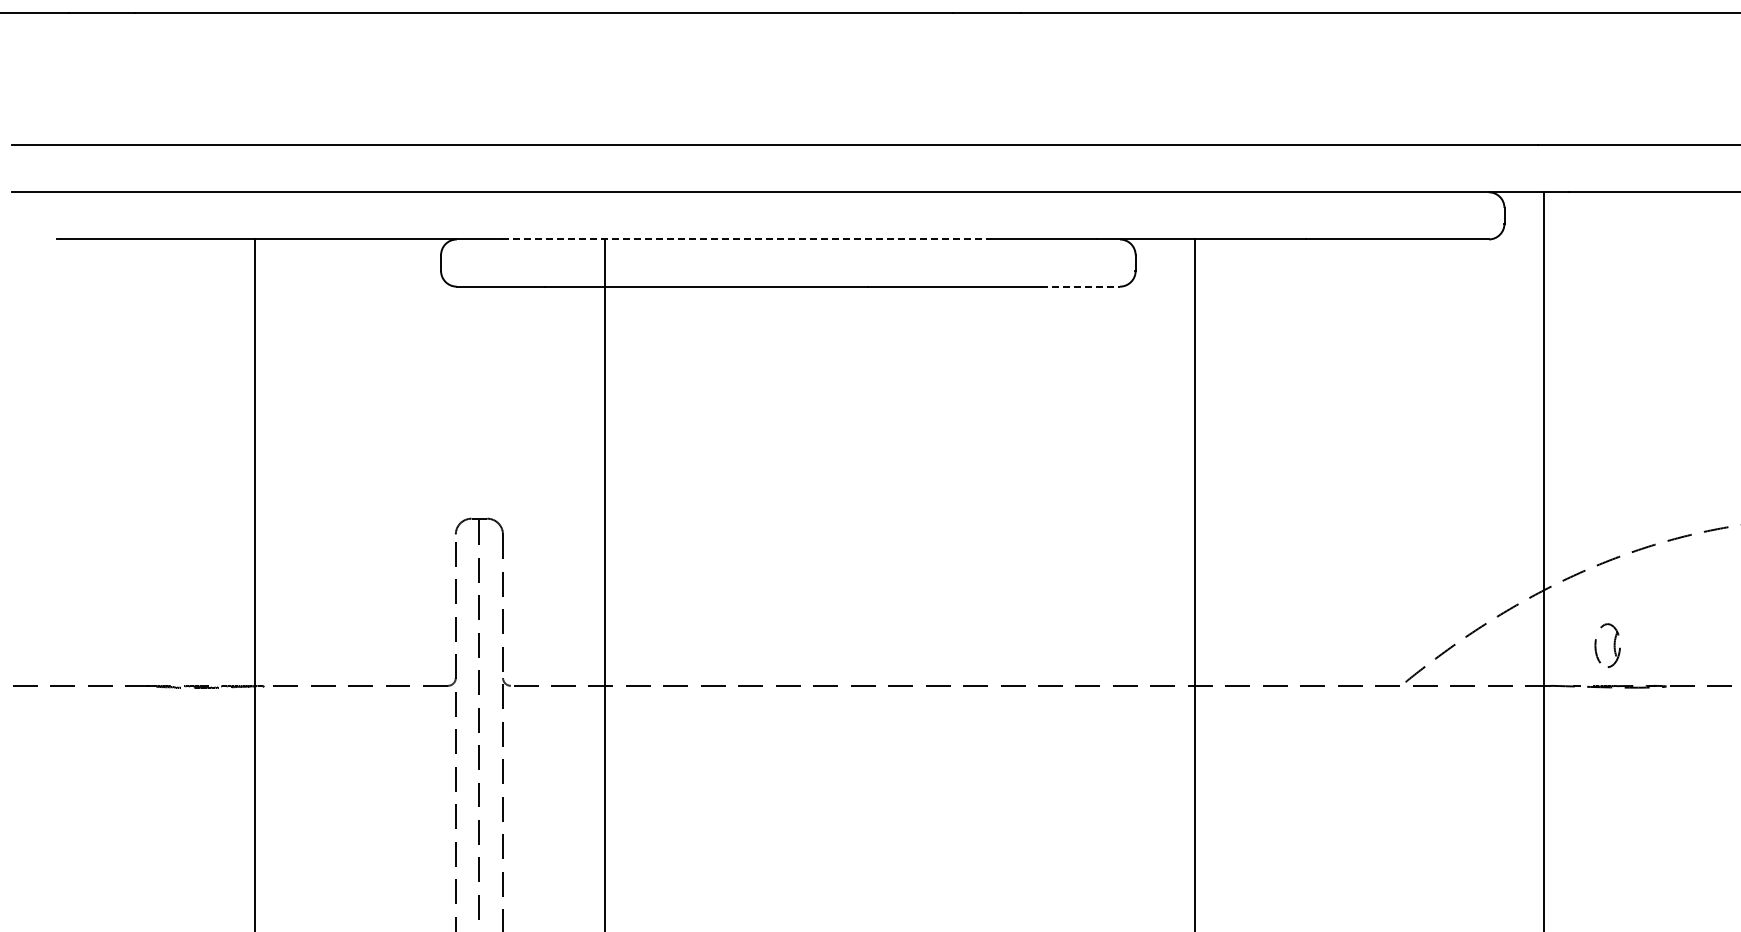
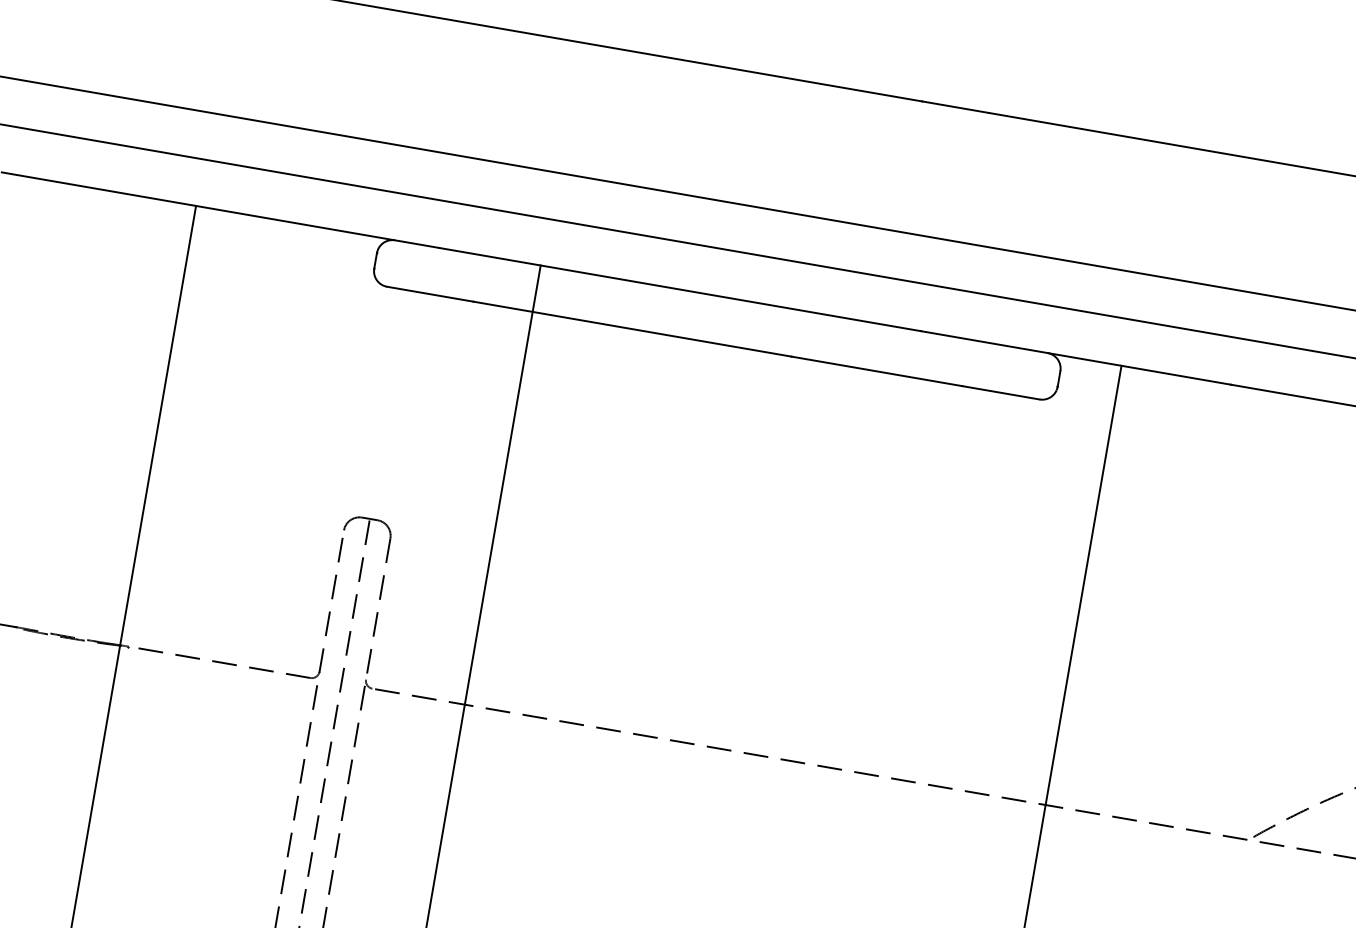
line: (746, 239) -> (680, 289), dashed -> solid
line: (1081, 286) -> (1001, 392), dashed -> solid

